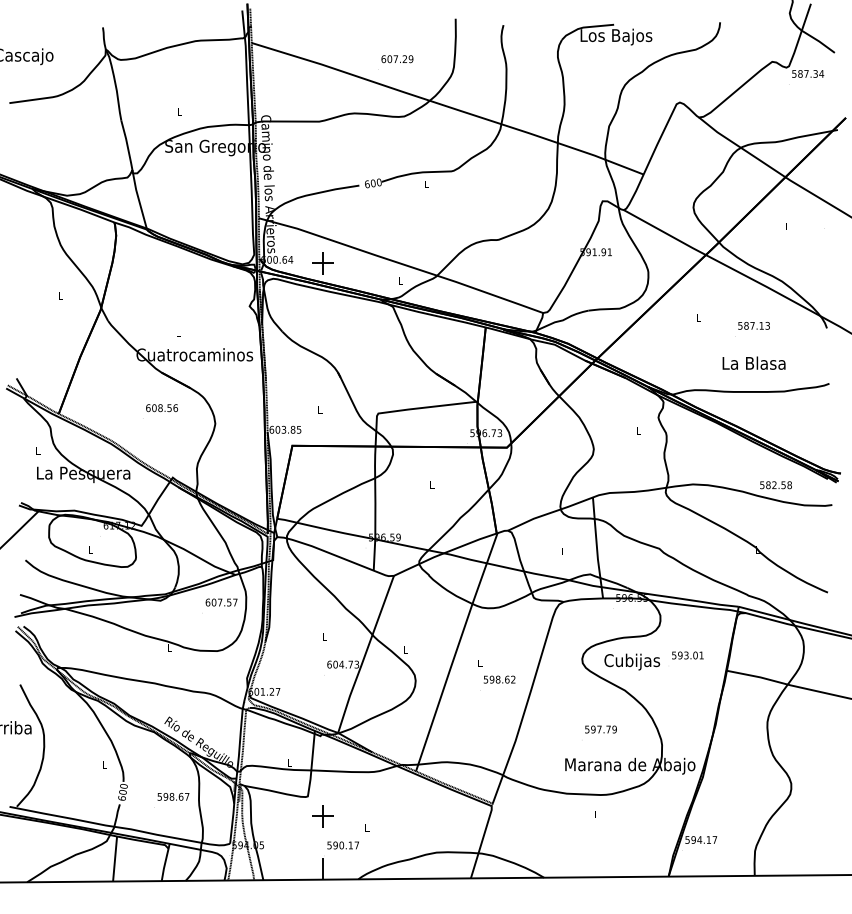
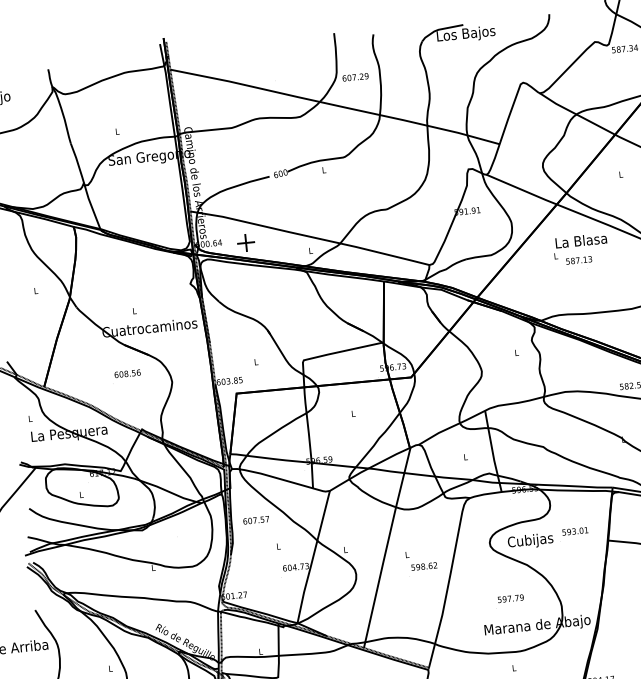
text: (397, 59) -> (355, 77), moved
text: (753, 325) -> (578, 260), moved
text: (753, 362) -> (580, 240), moved
text: (221, 602) -> (256, 520), moved

